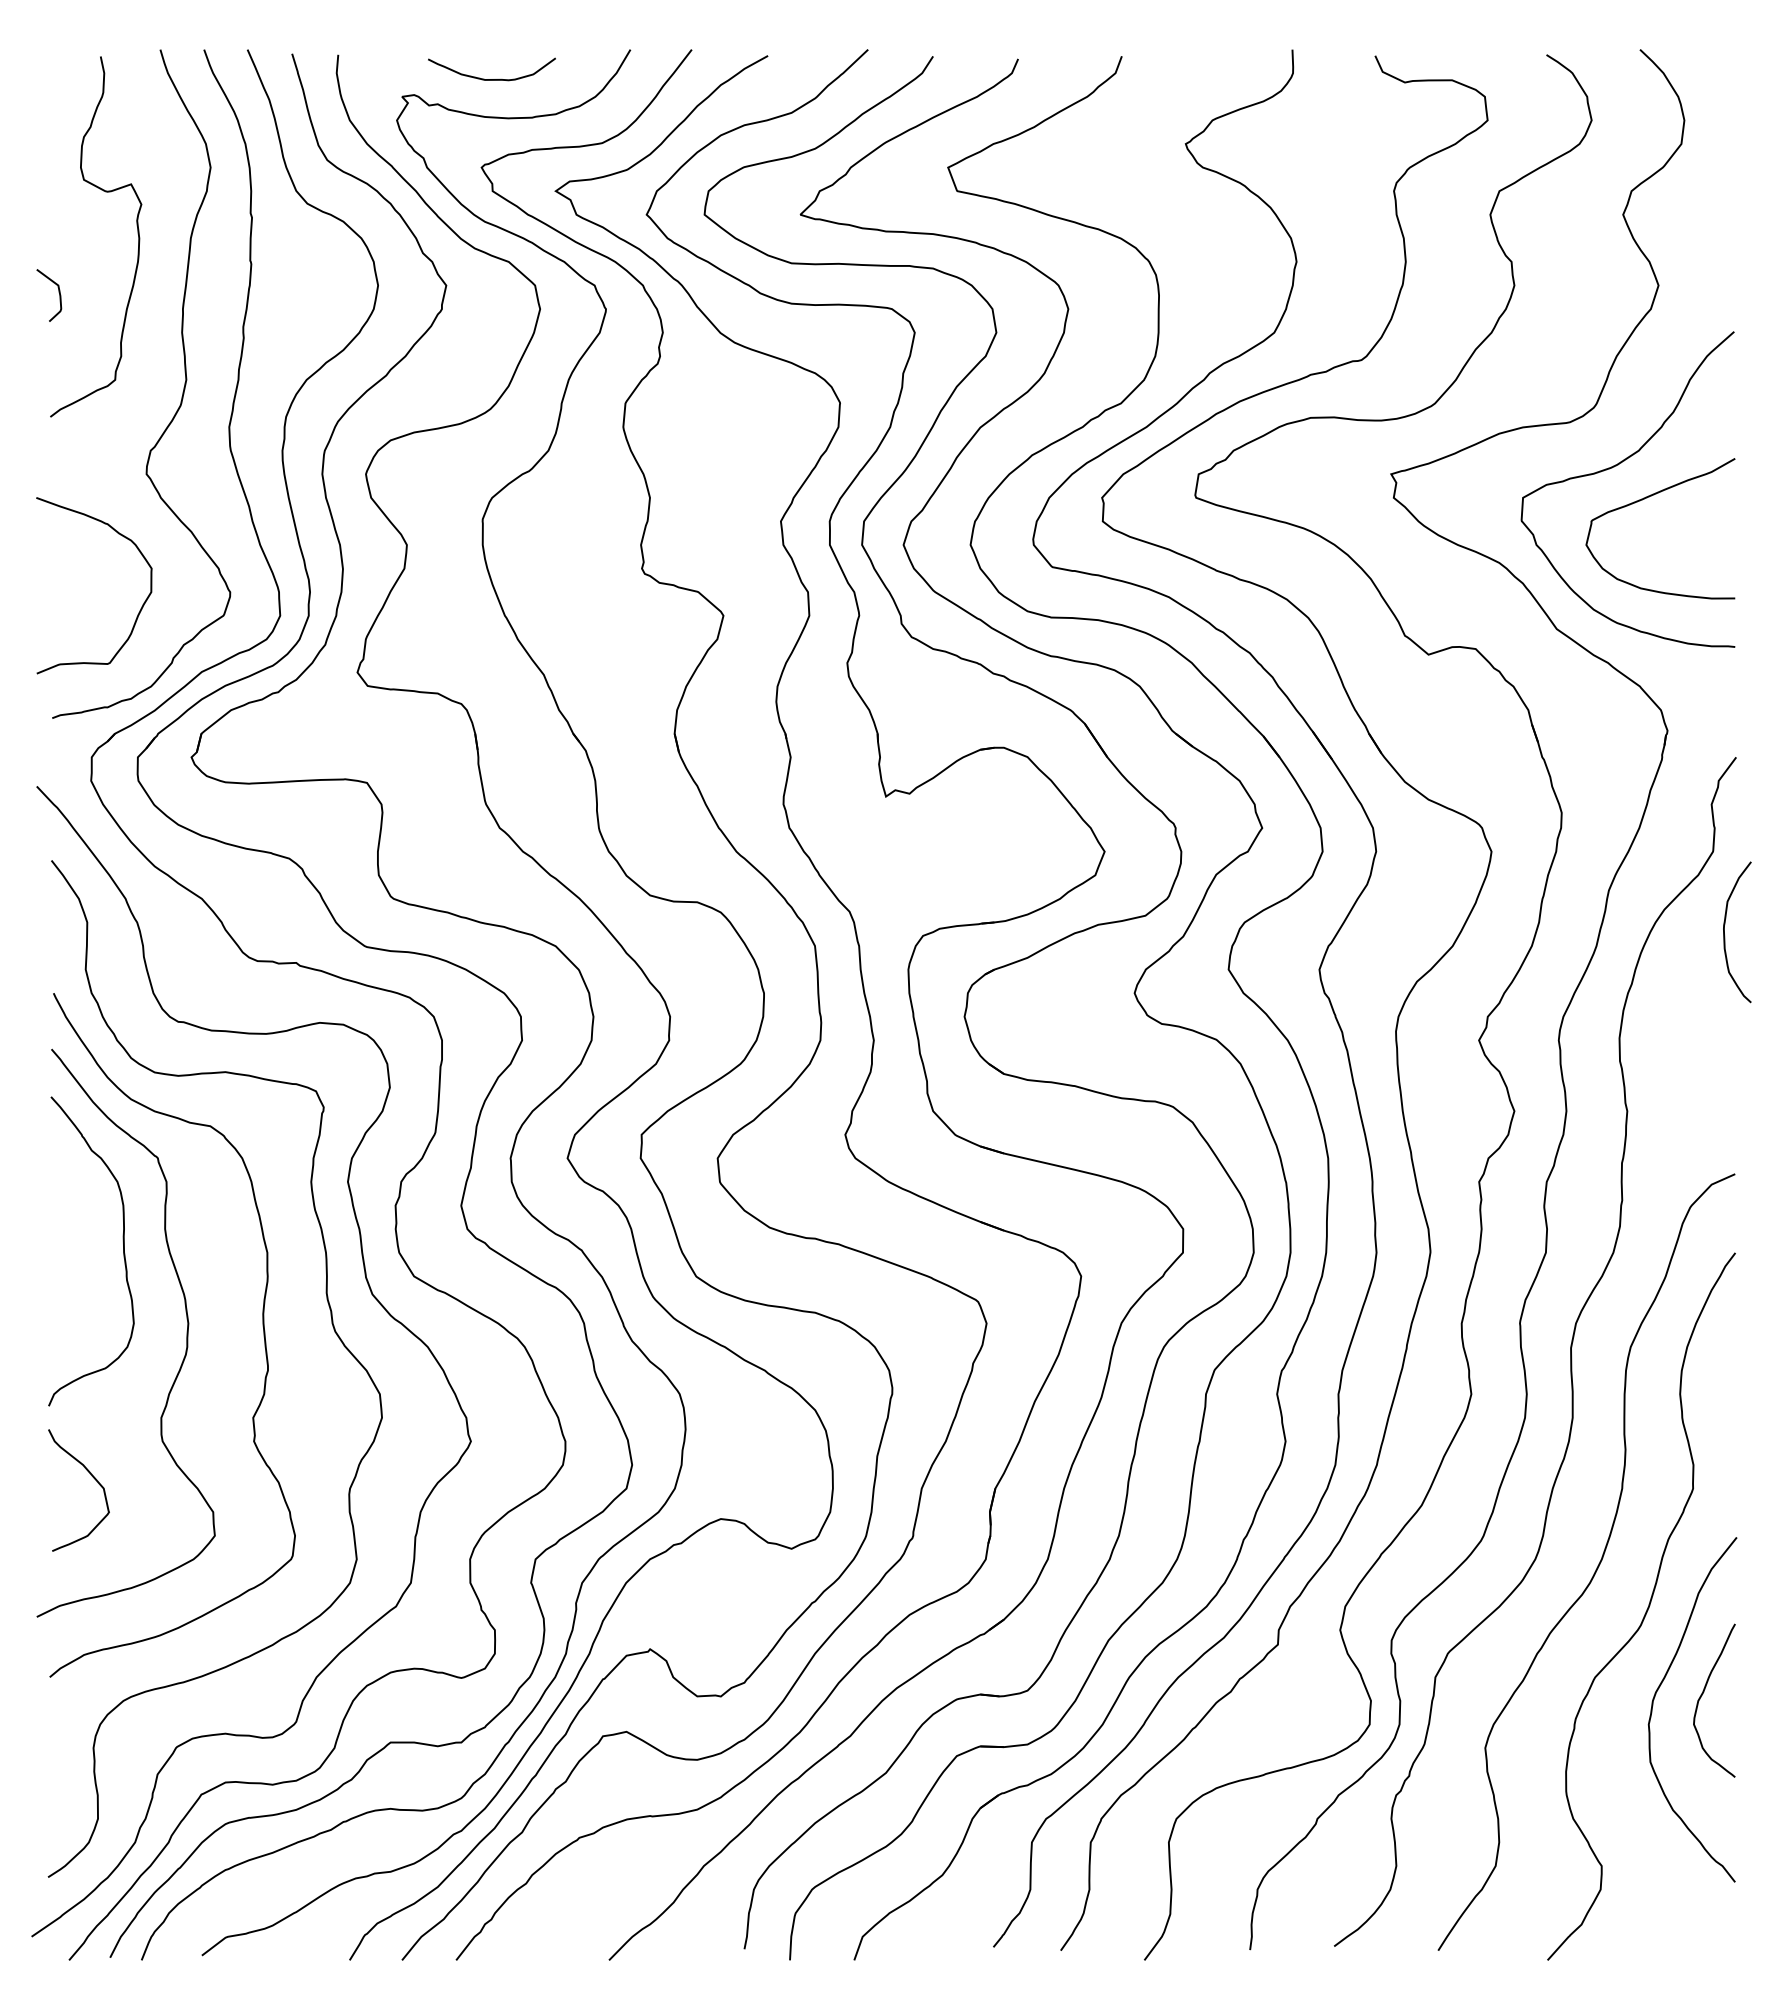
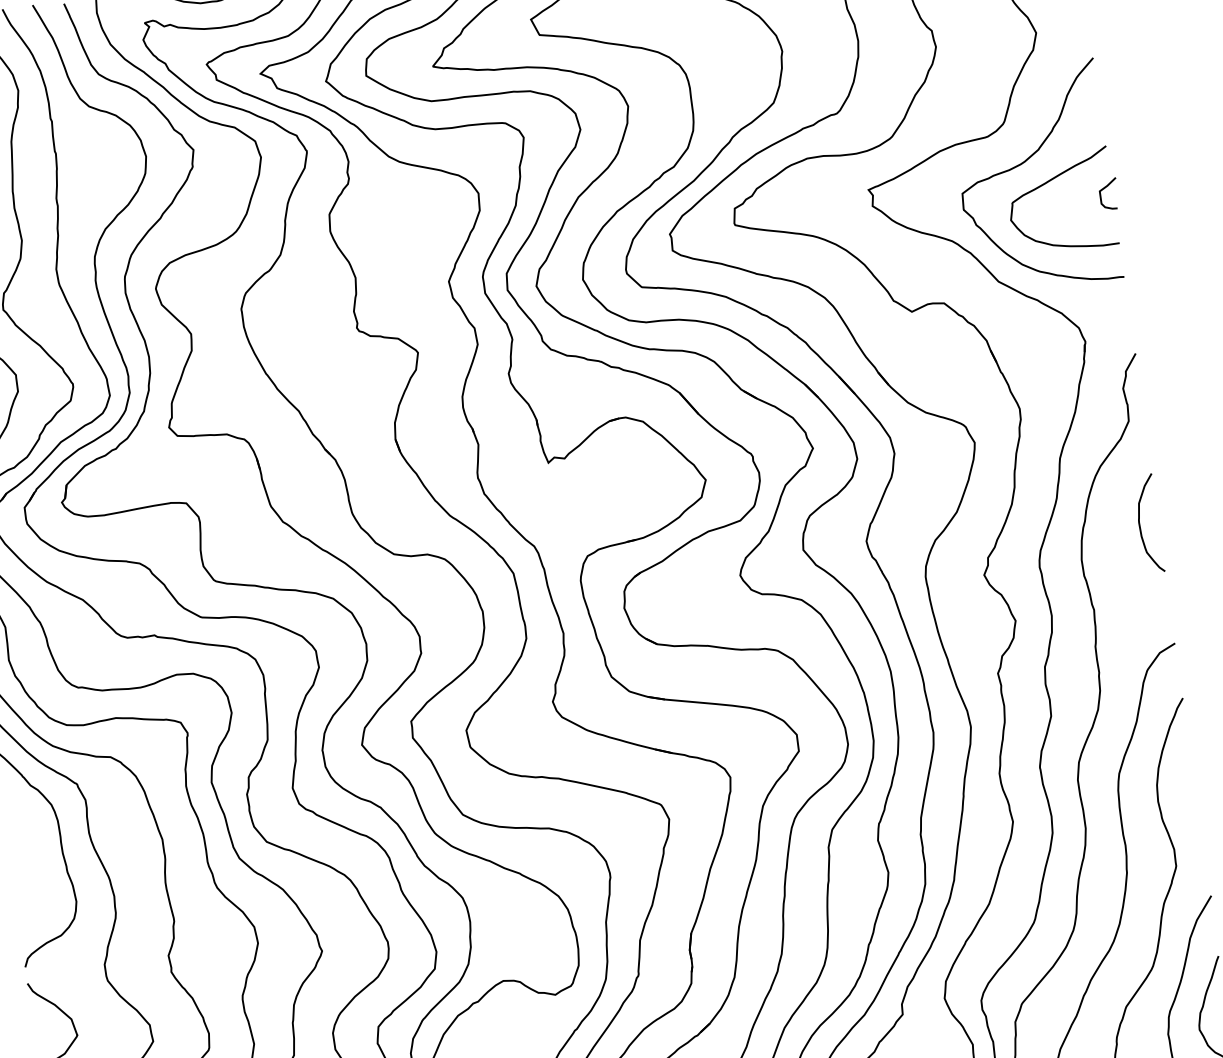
curve: (1725, 518) -> (1105, 188), added
curve: (1725, 936) -> (1140, 527), moved

